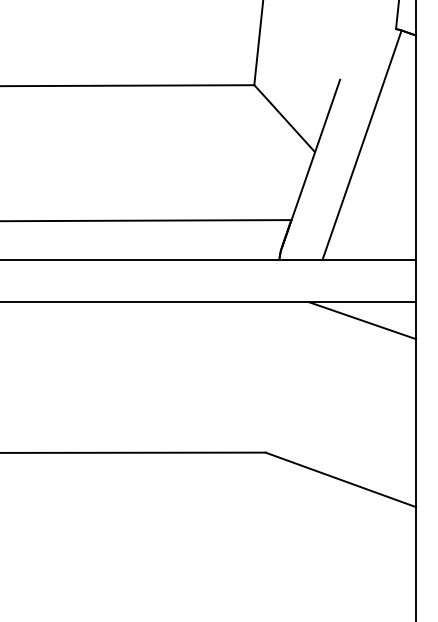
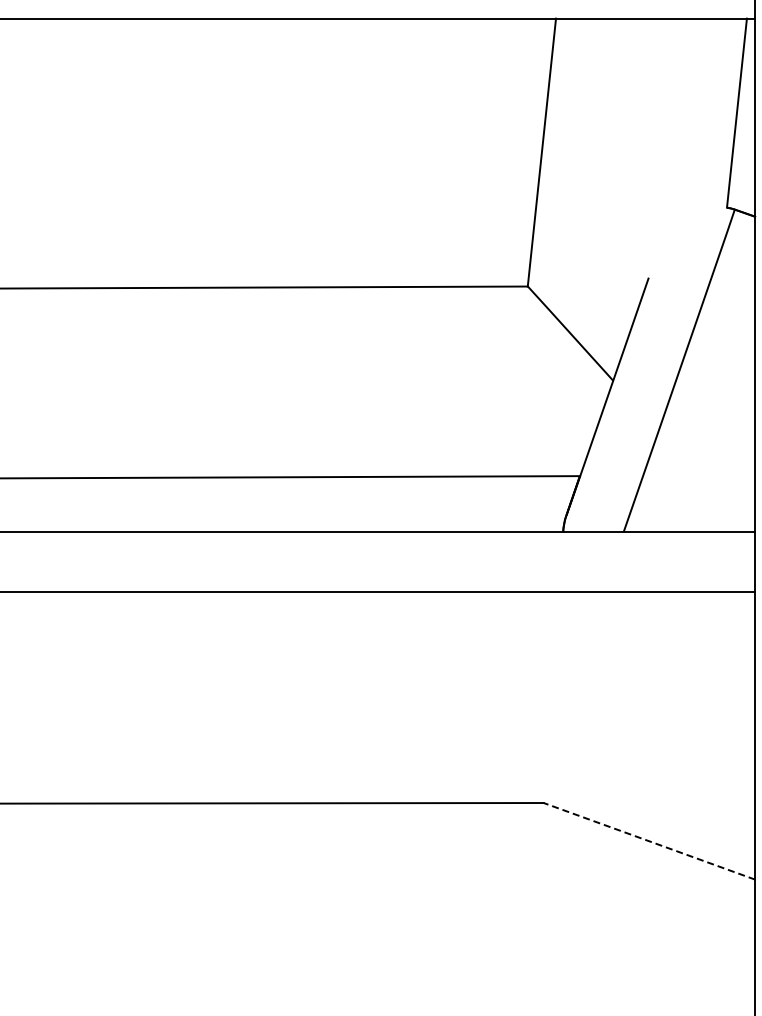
line: (362, 320) -> (680, 617), removed
line: (340, 480) -> (649, 841), solid -> dashed

